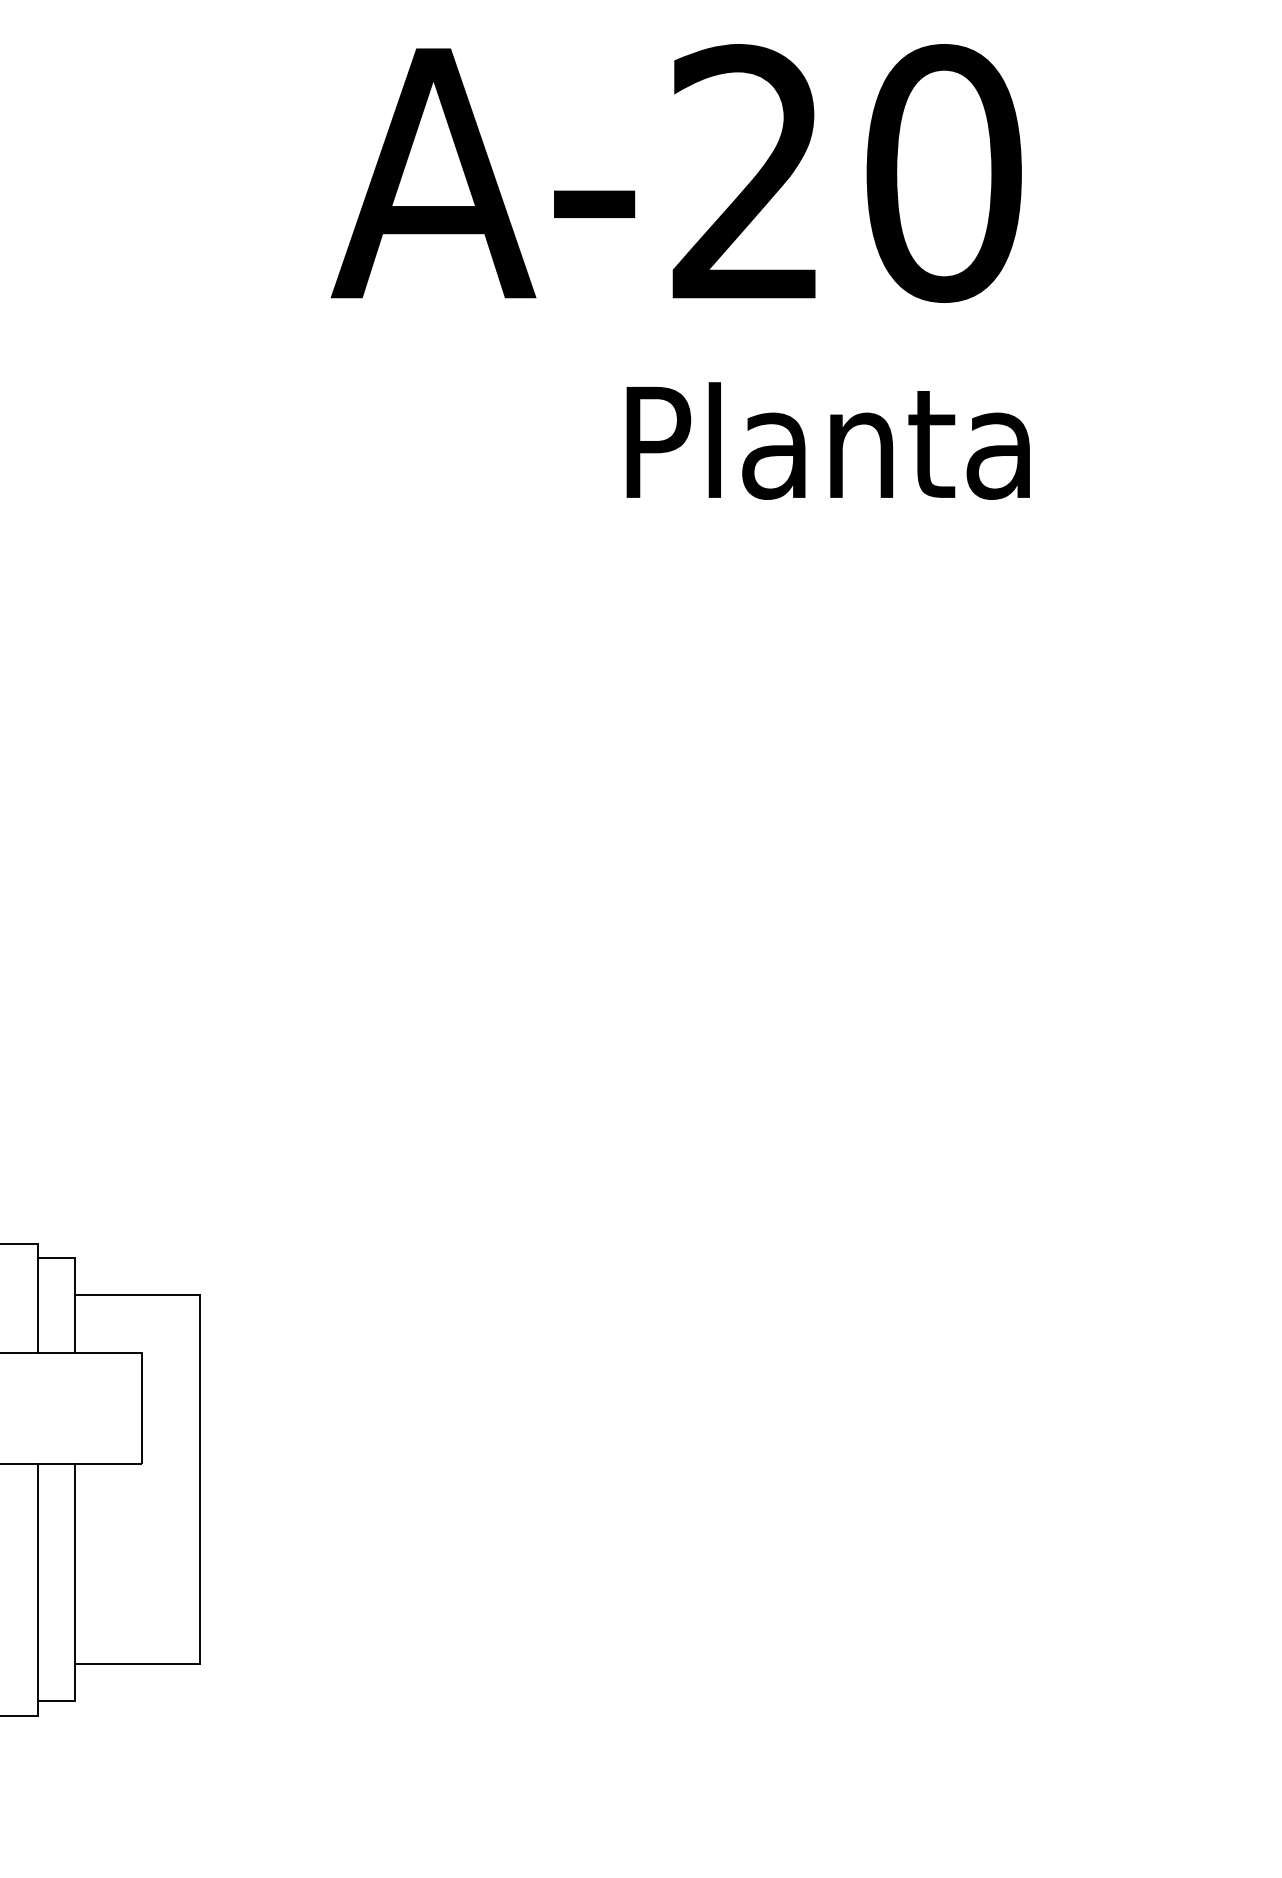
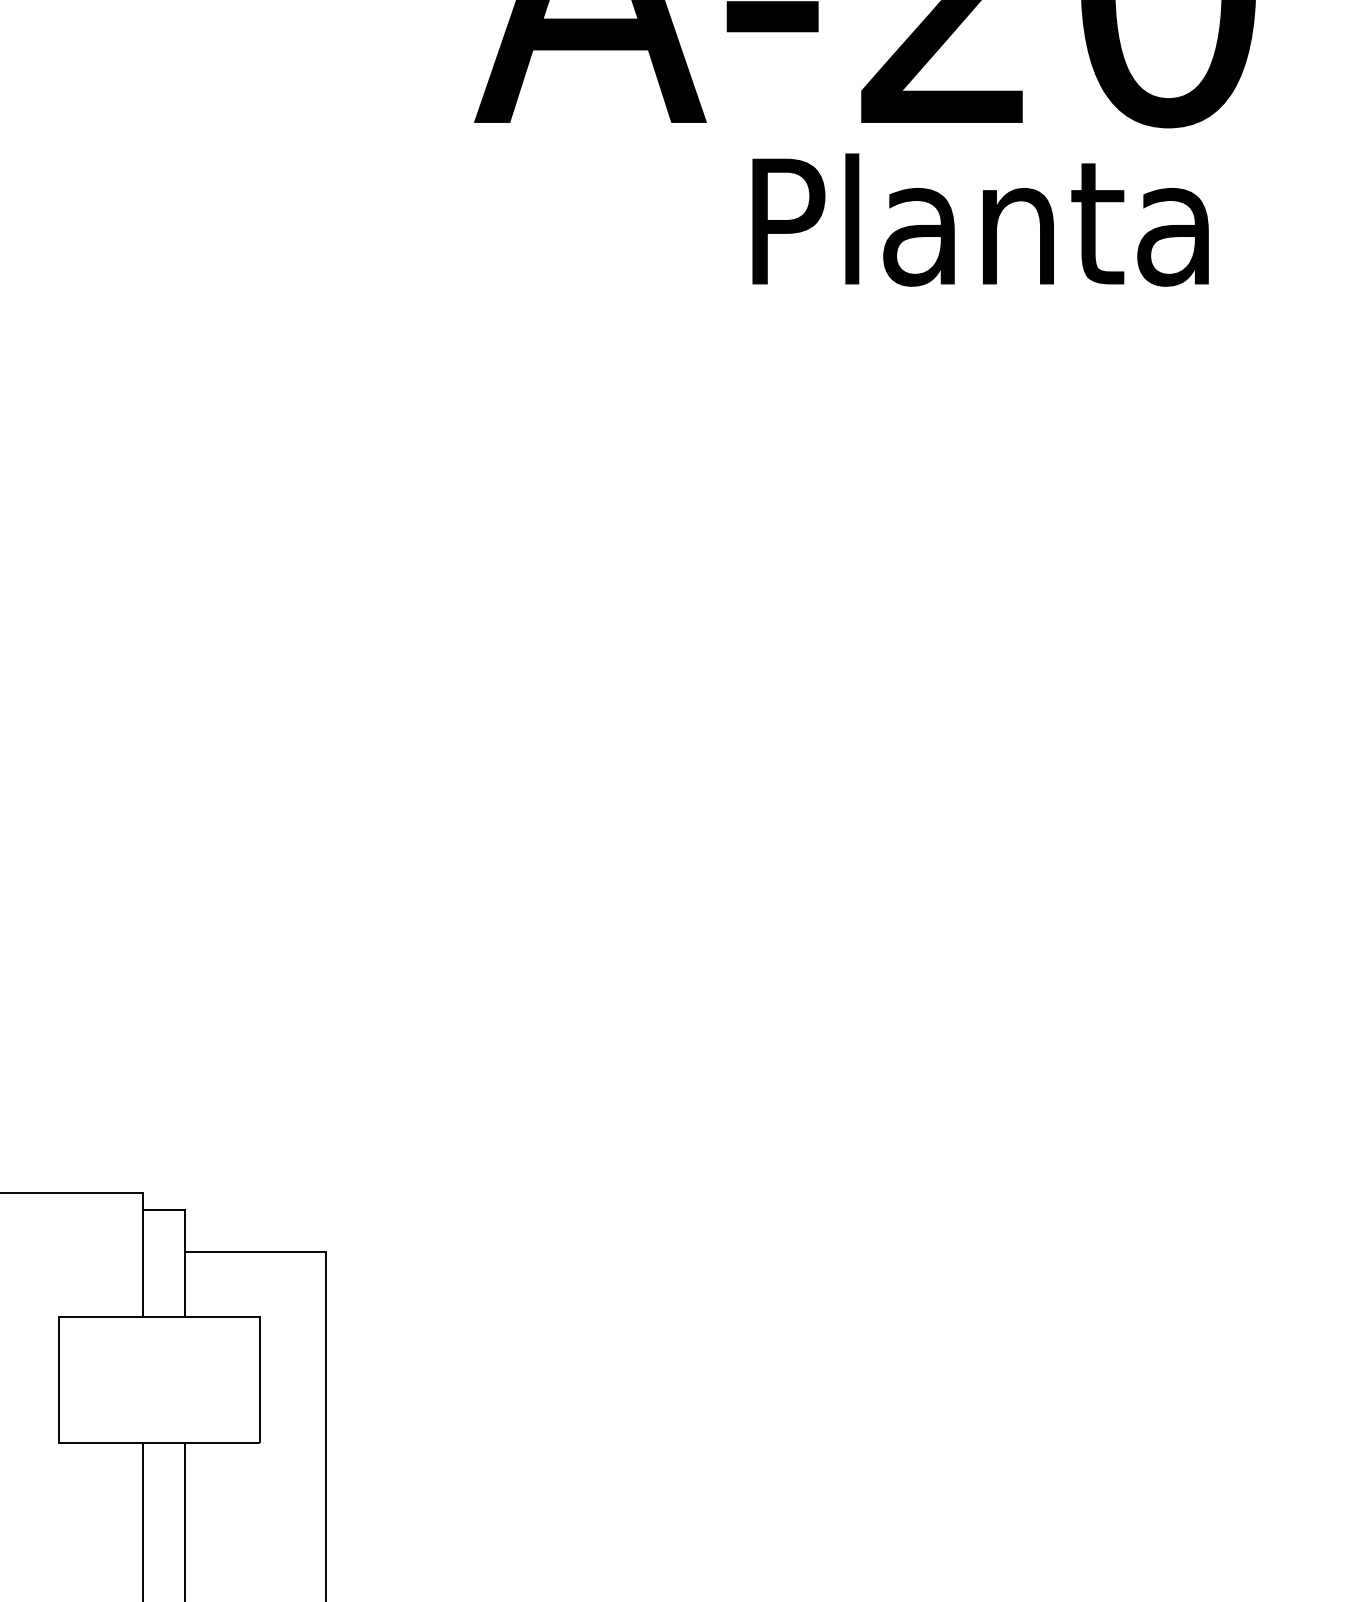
text: (827, 440) -> (979, 219), moved

